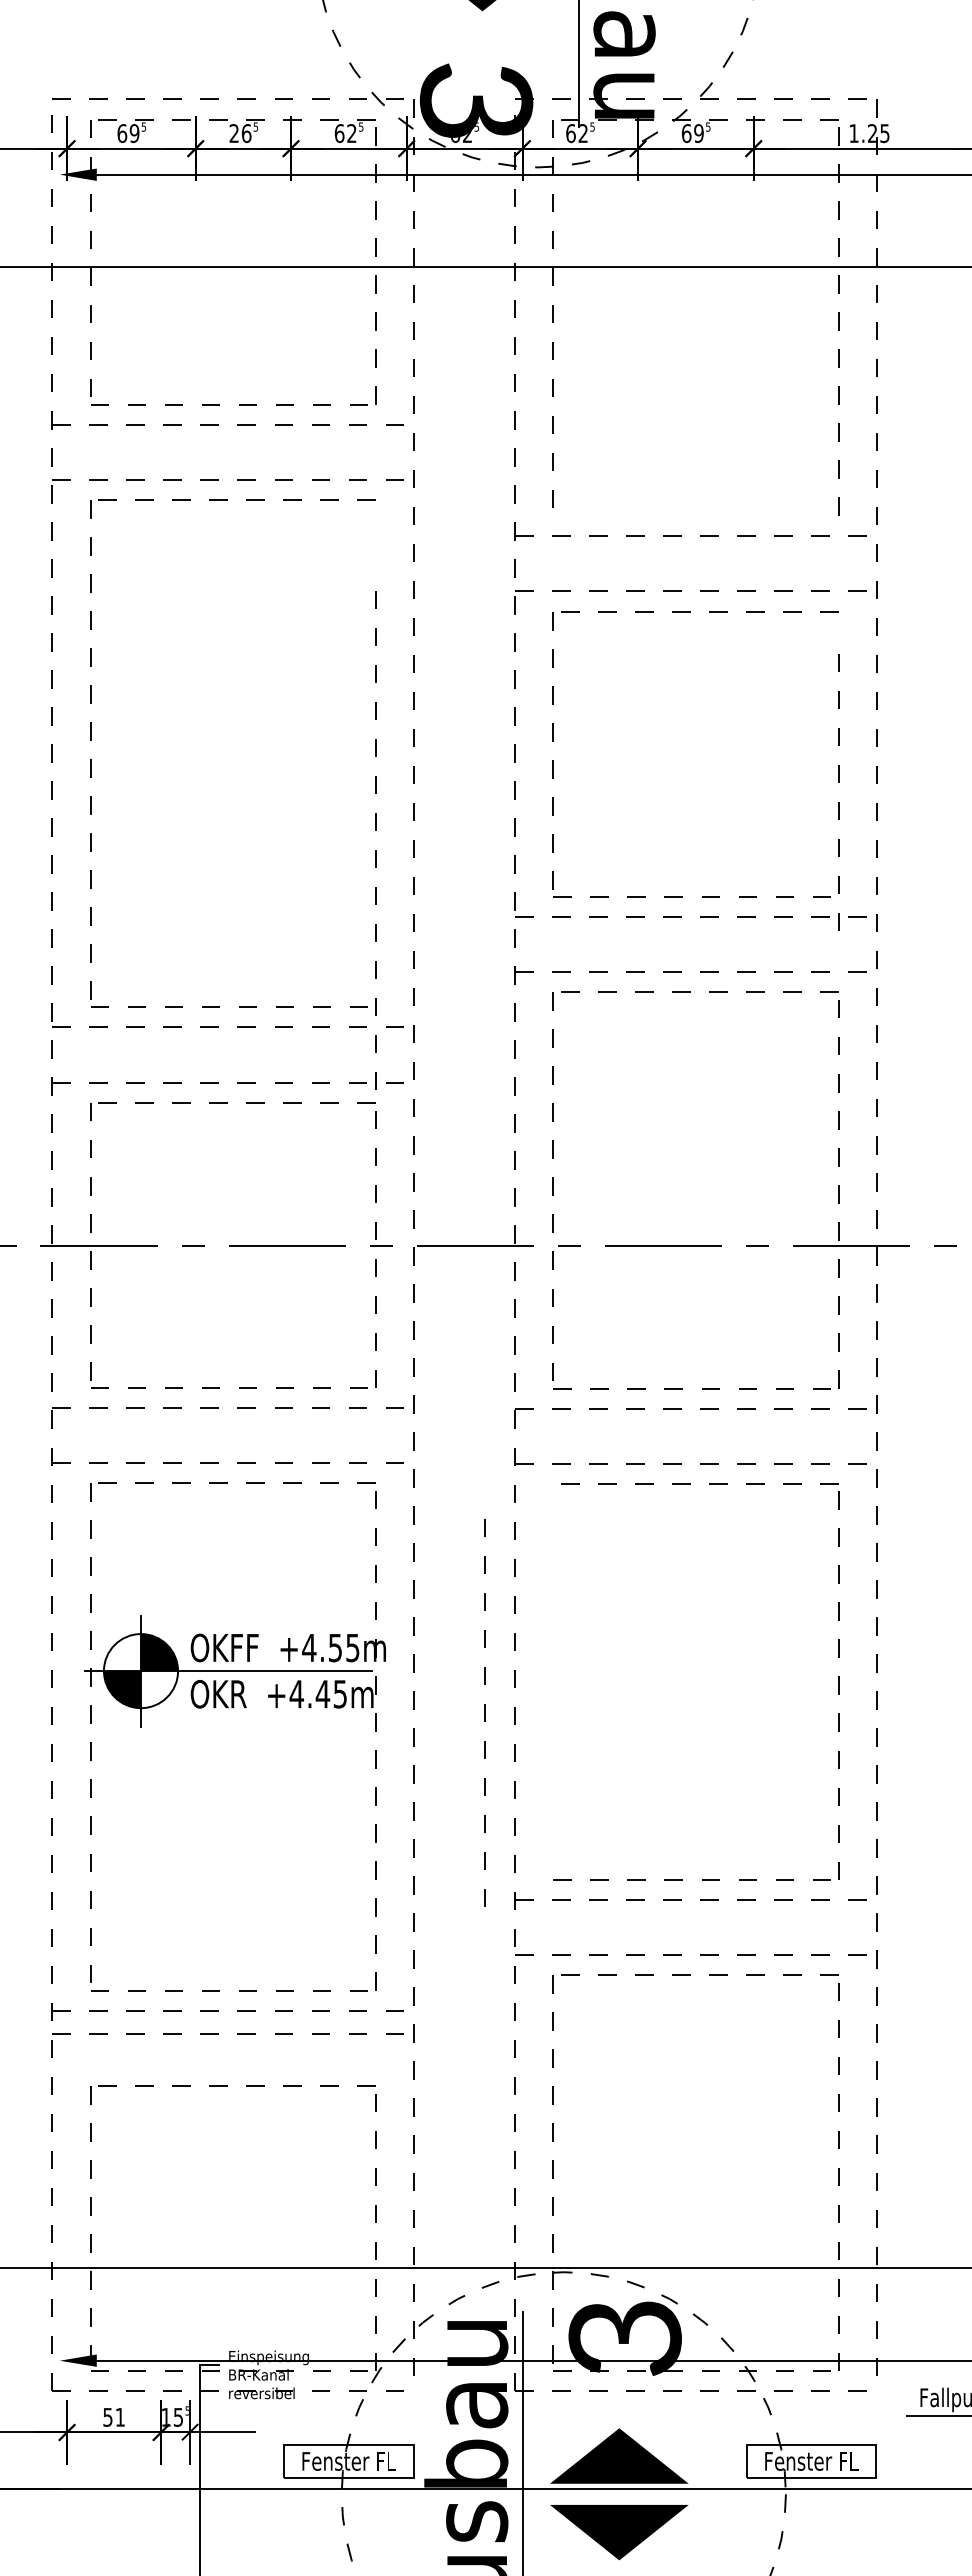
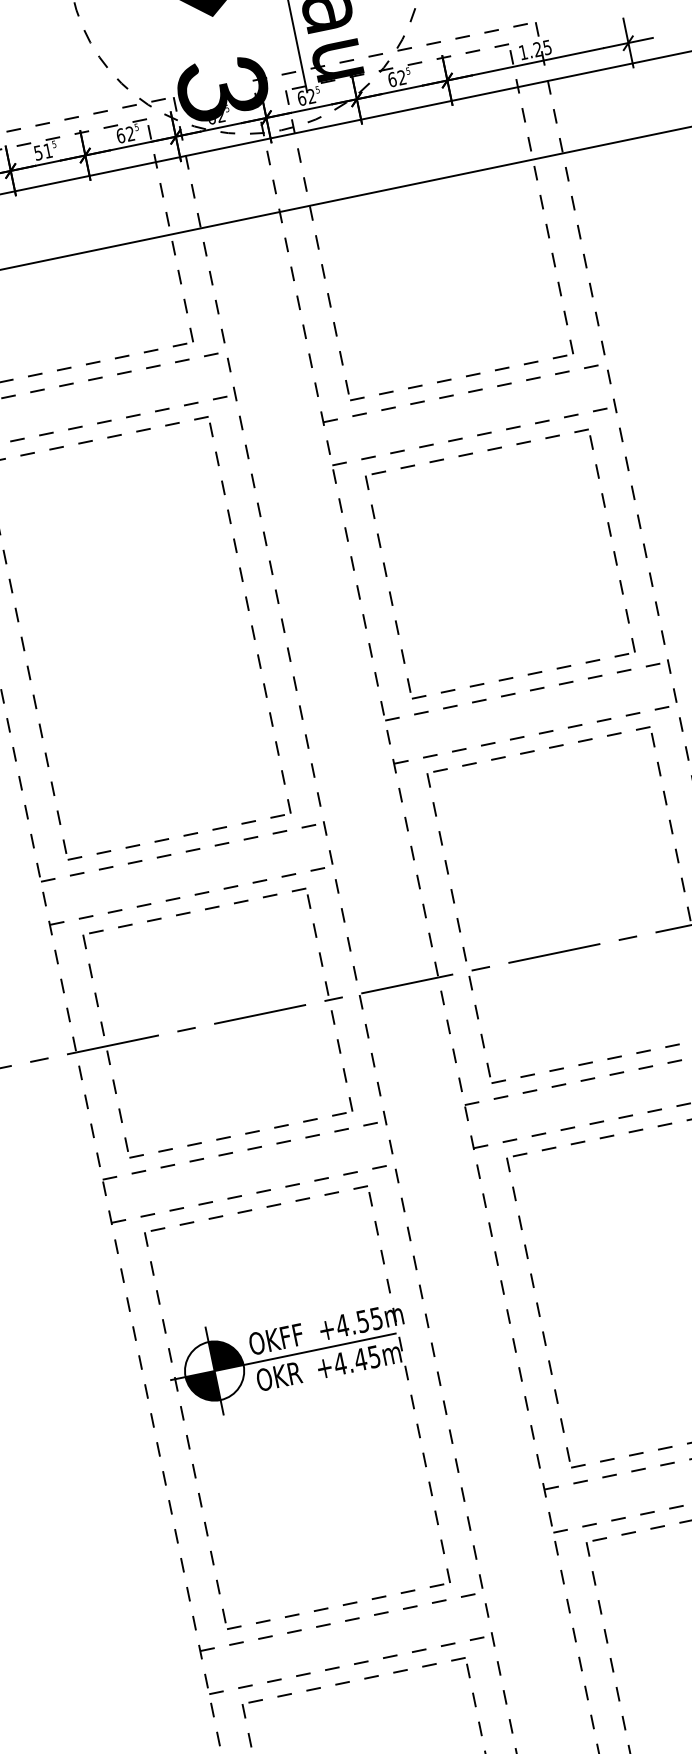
text: (240, 133) -> (43, 151), 26 -> 51
text: (698, 133) -> (401, 77), 69 -> 62
line: (682, 515) -> (451, 379), added
line: (838, 782) -> (610, 536), moved
line: (375, 830) -> (248, 610), moved
line: (484, 1712) -> (537, 1309), moved
line: (218, 2033) -> (339, 1667), moved

